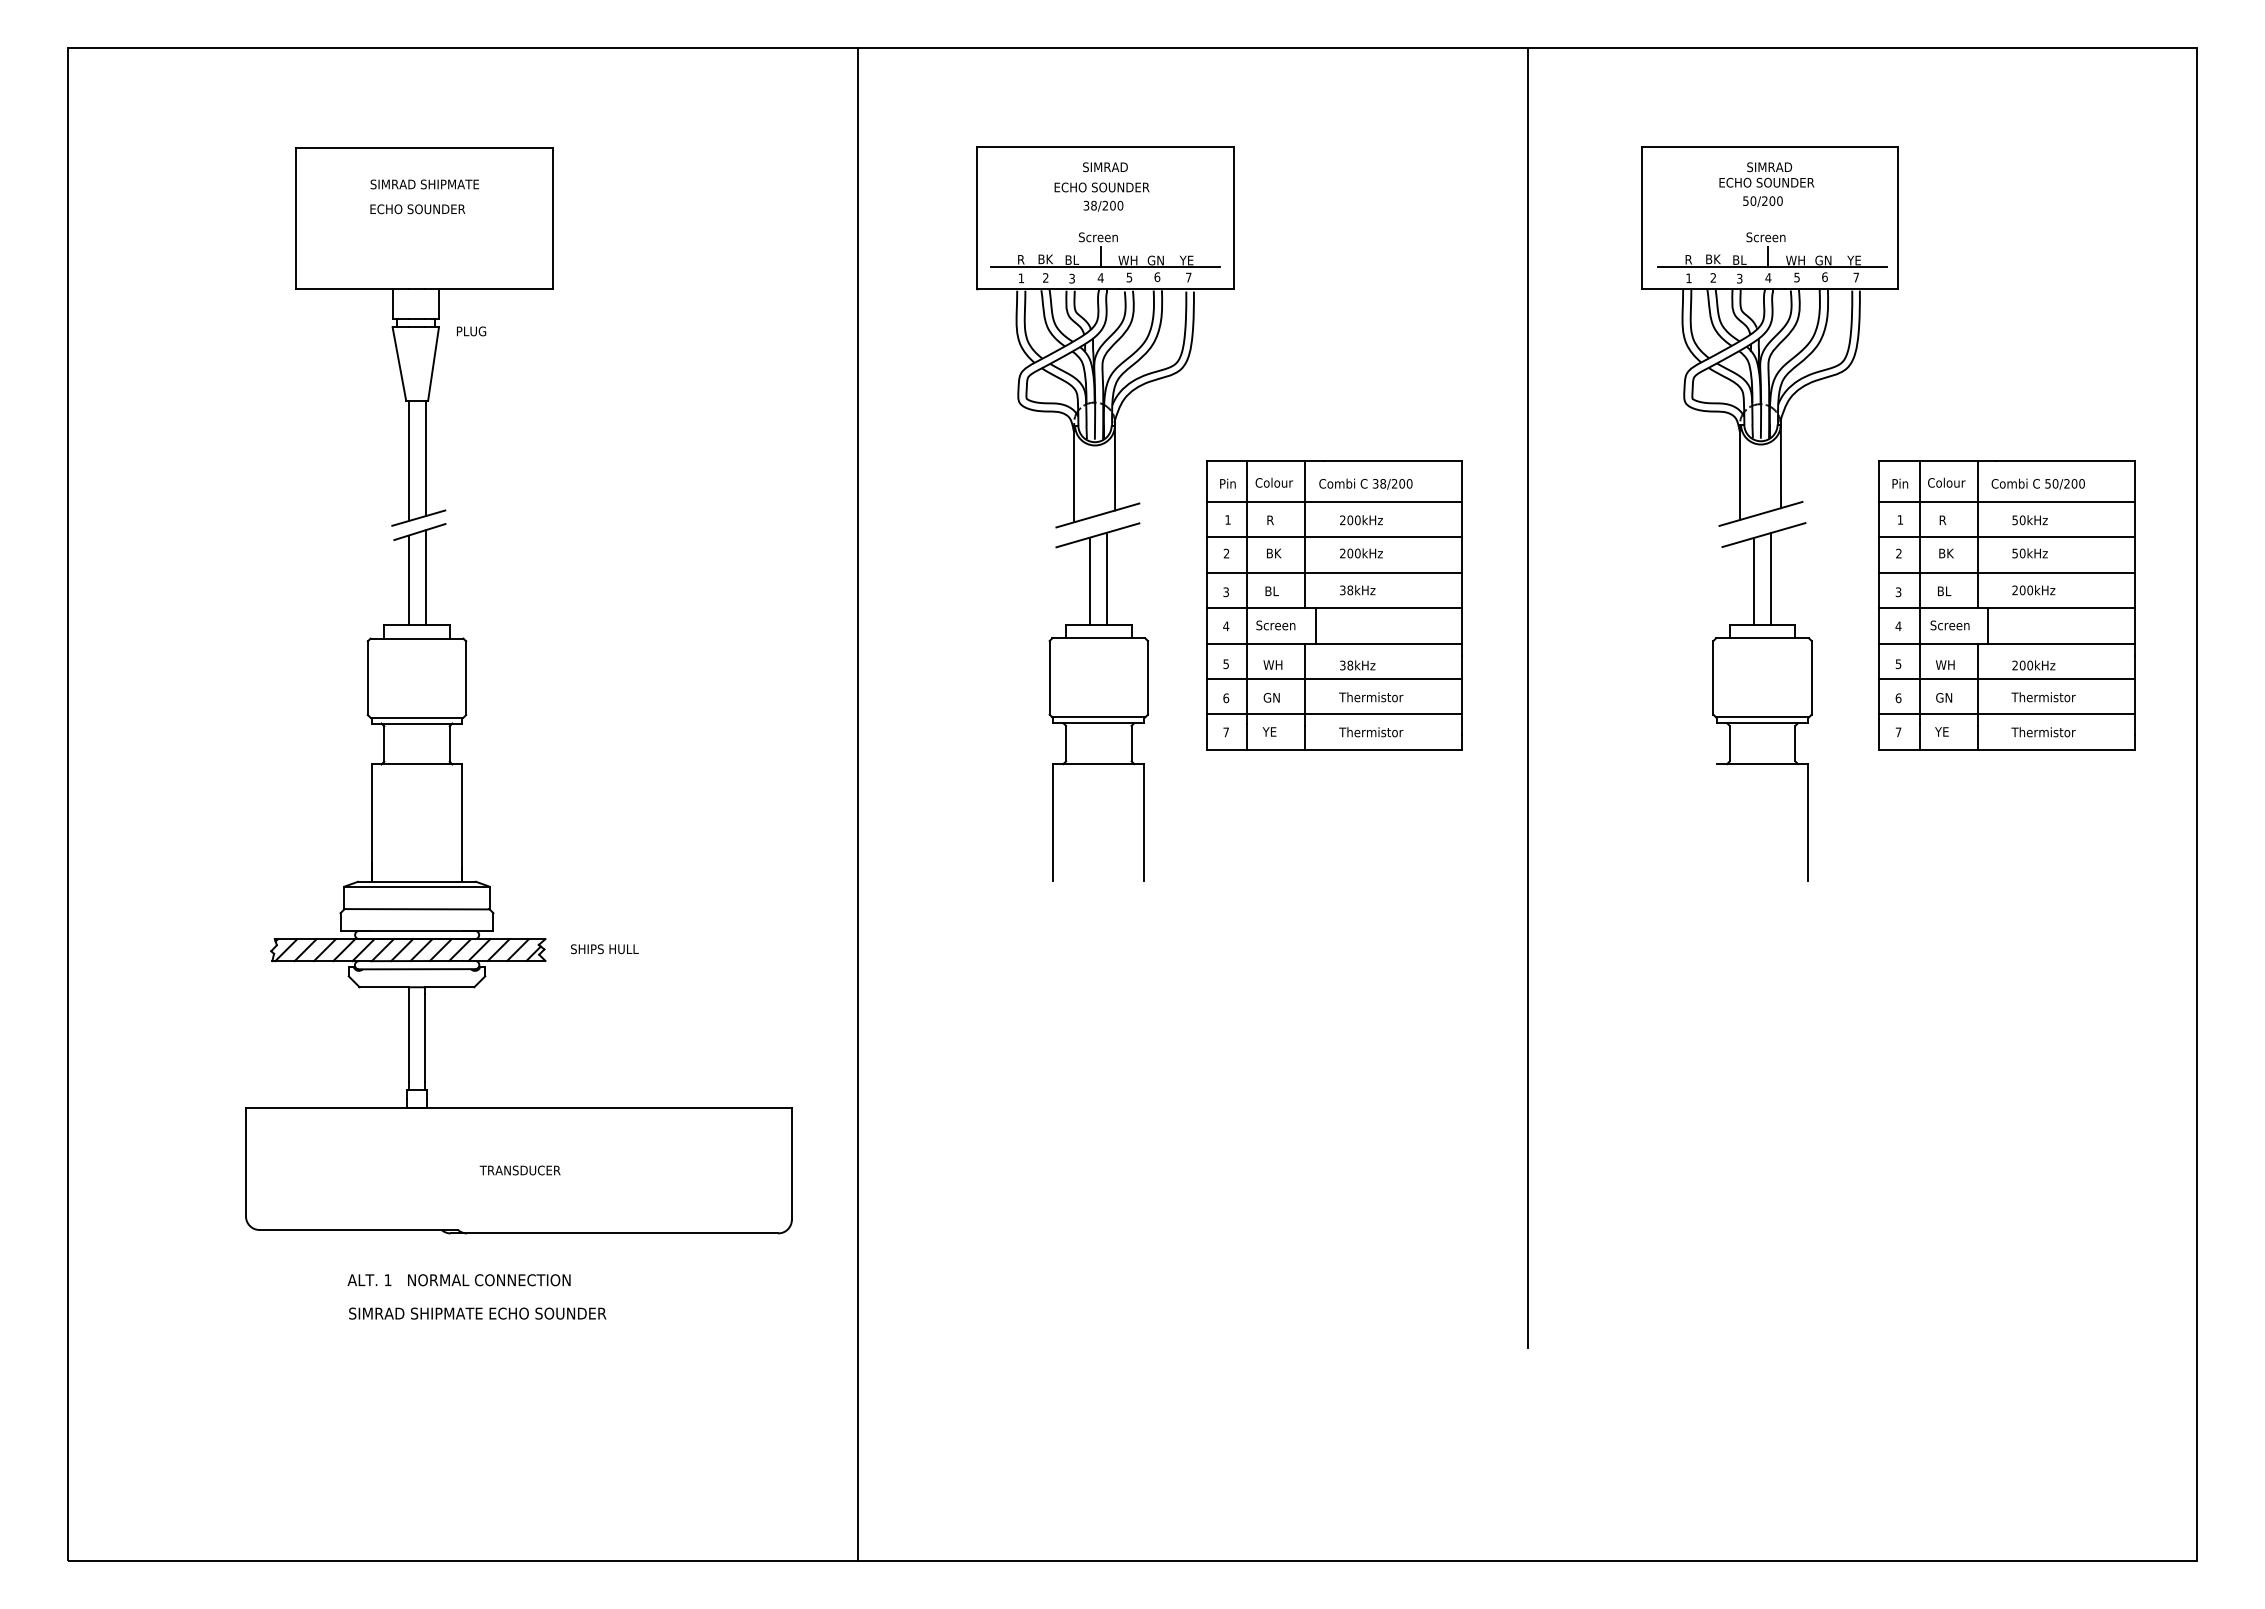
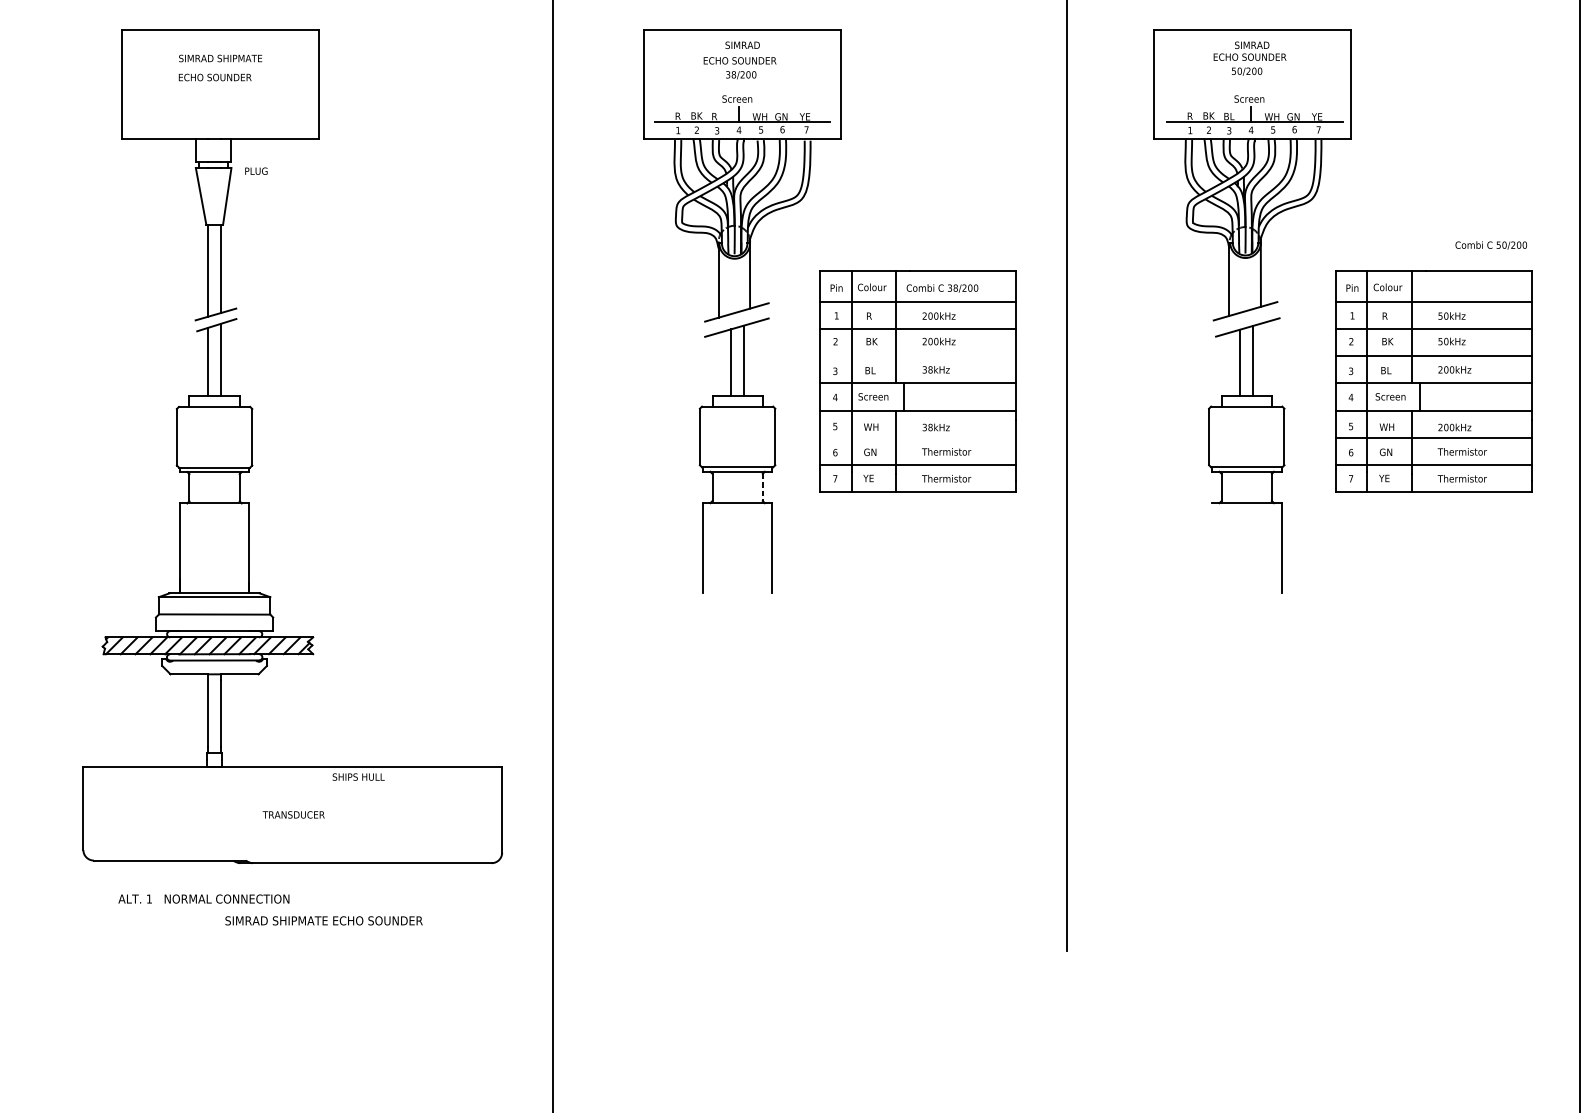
text: (1072, 259) -> (717, 116), BL -> R
text: (2037, 483) -> (1490, 244), moved
line: (1334, 572) -> (918, 356), removed
line: (1334, 679) -> (918, 438), removed
line: (1131, 743) -> (762, 487), solid -> dashed
text: (604, 949) -> (358, 777), moved
text: (458, 1280) -> (203, 899), moved
text: (477, 1313) -> (323, 920), moved

